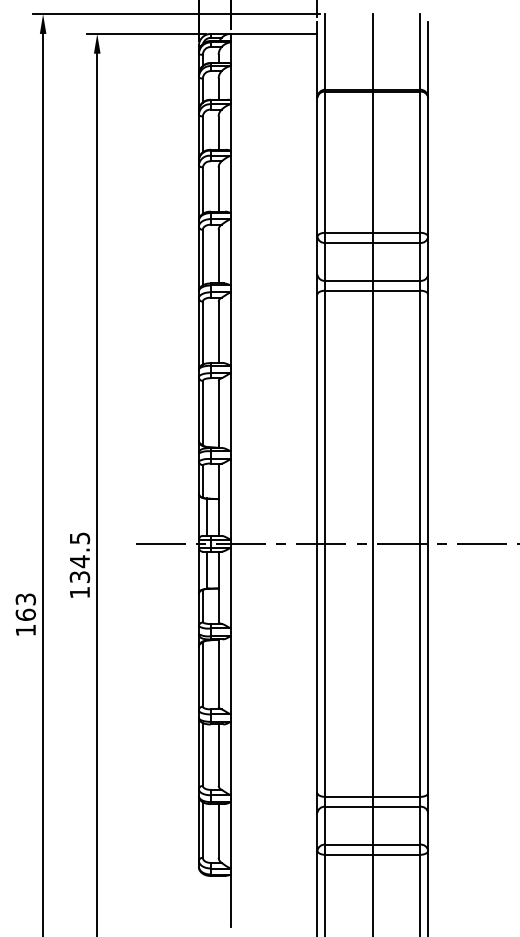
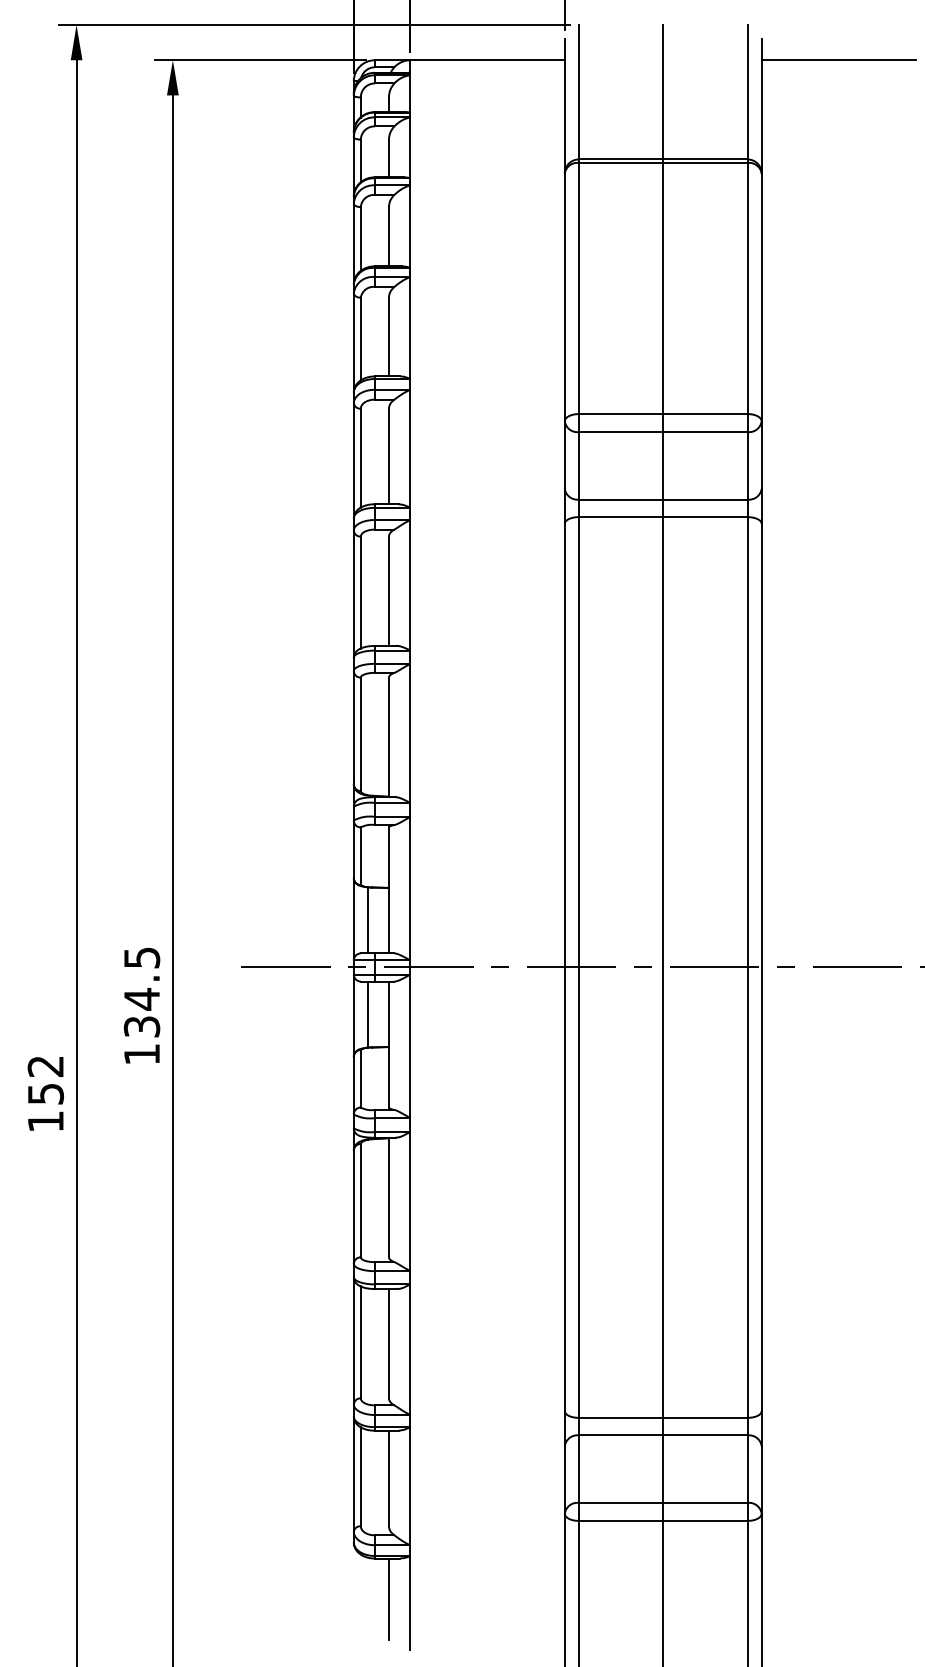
line: (471, 33) -> (838, 59), added
text: (25, 606) -> (45, 1079), 163 -> 152
line: (218, 898) -> (388, 1598), added

